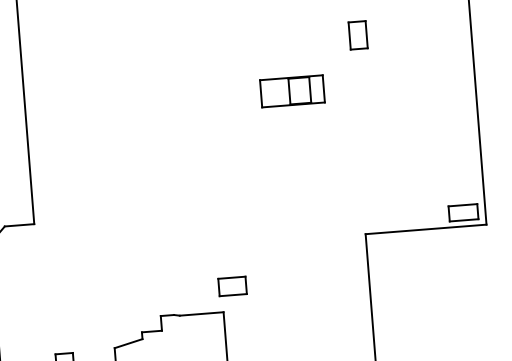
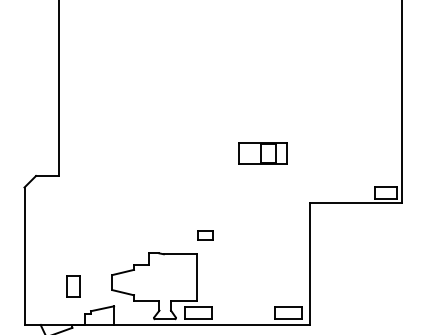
part: (358, 34) -> (316, 51), removed
part: (291, 91) -> (262, 153), moved
part: (232, 286) -> (205, 235), size x0.7

